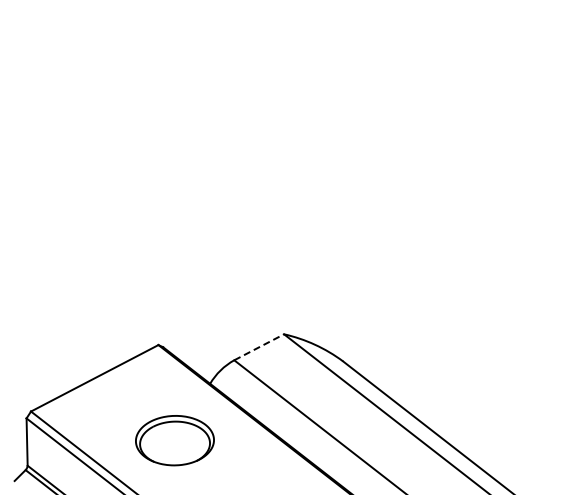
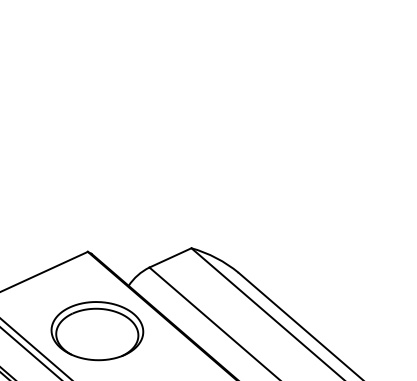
line: (259, 347) -> (170, 258), dashed -> solid
part: (174, 440) -> (97, 330), size x1.43

